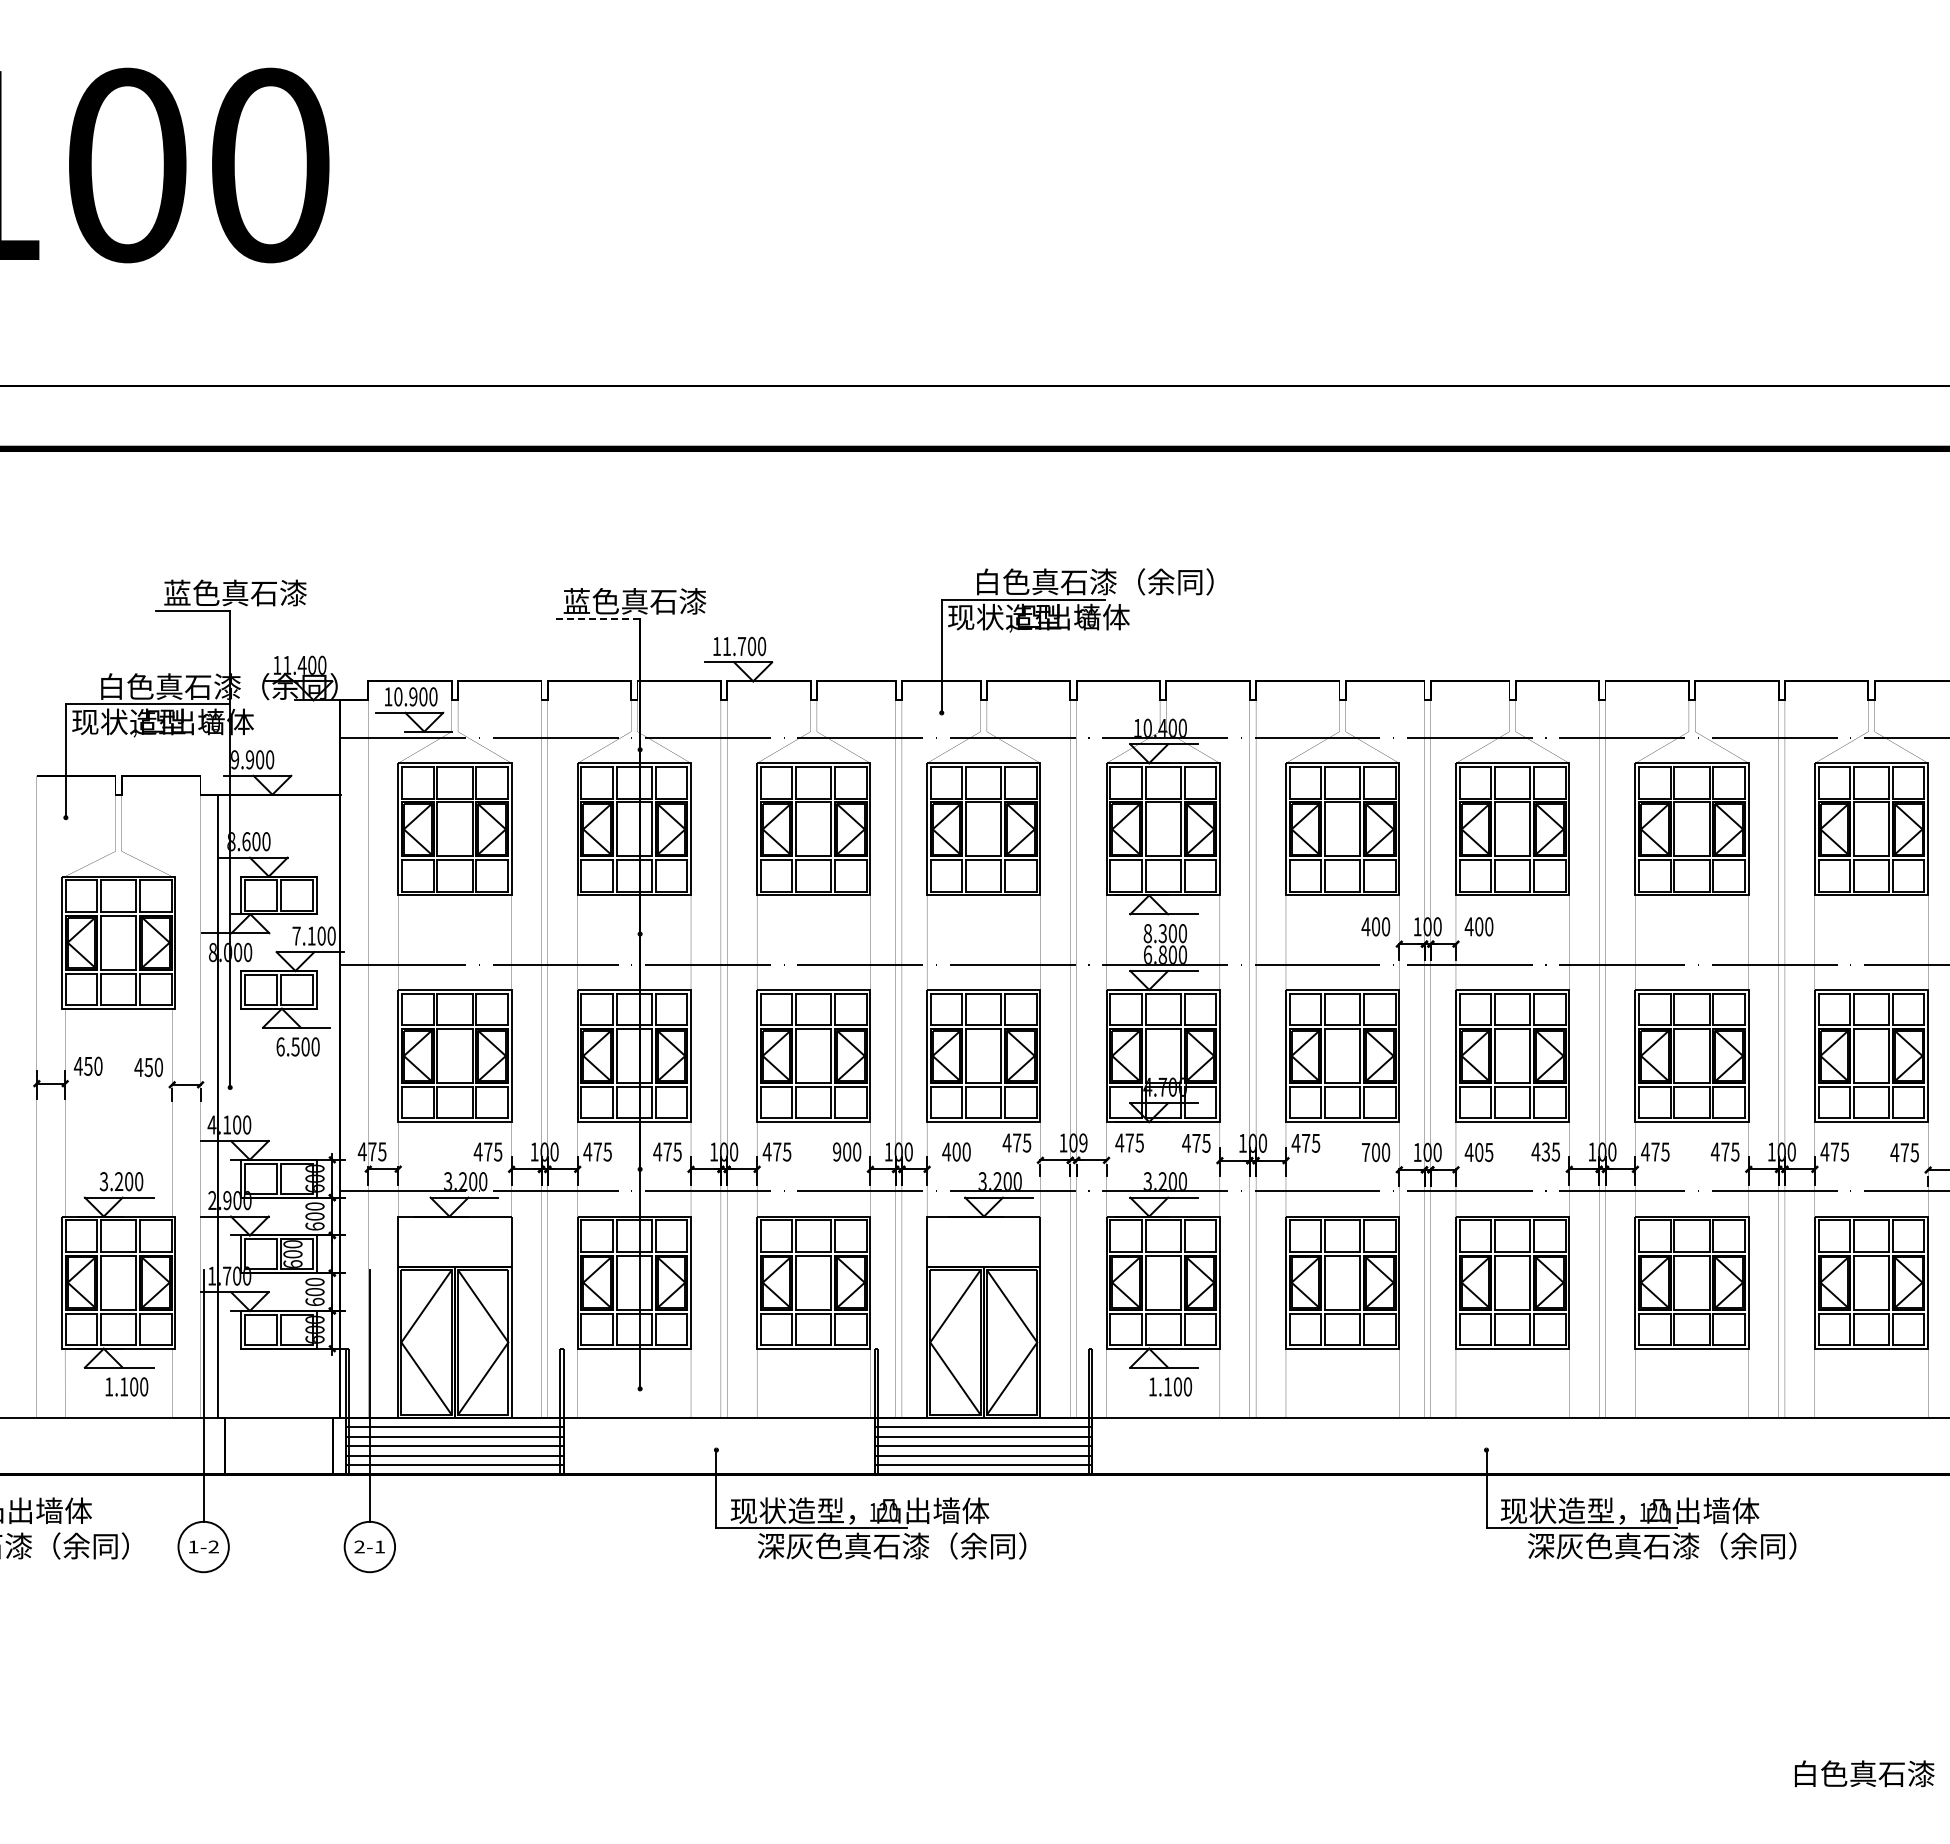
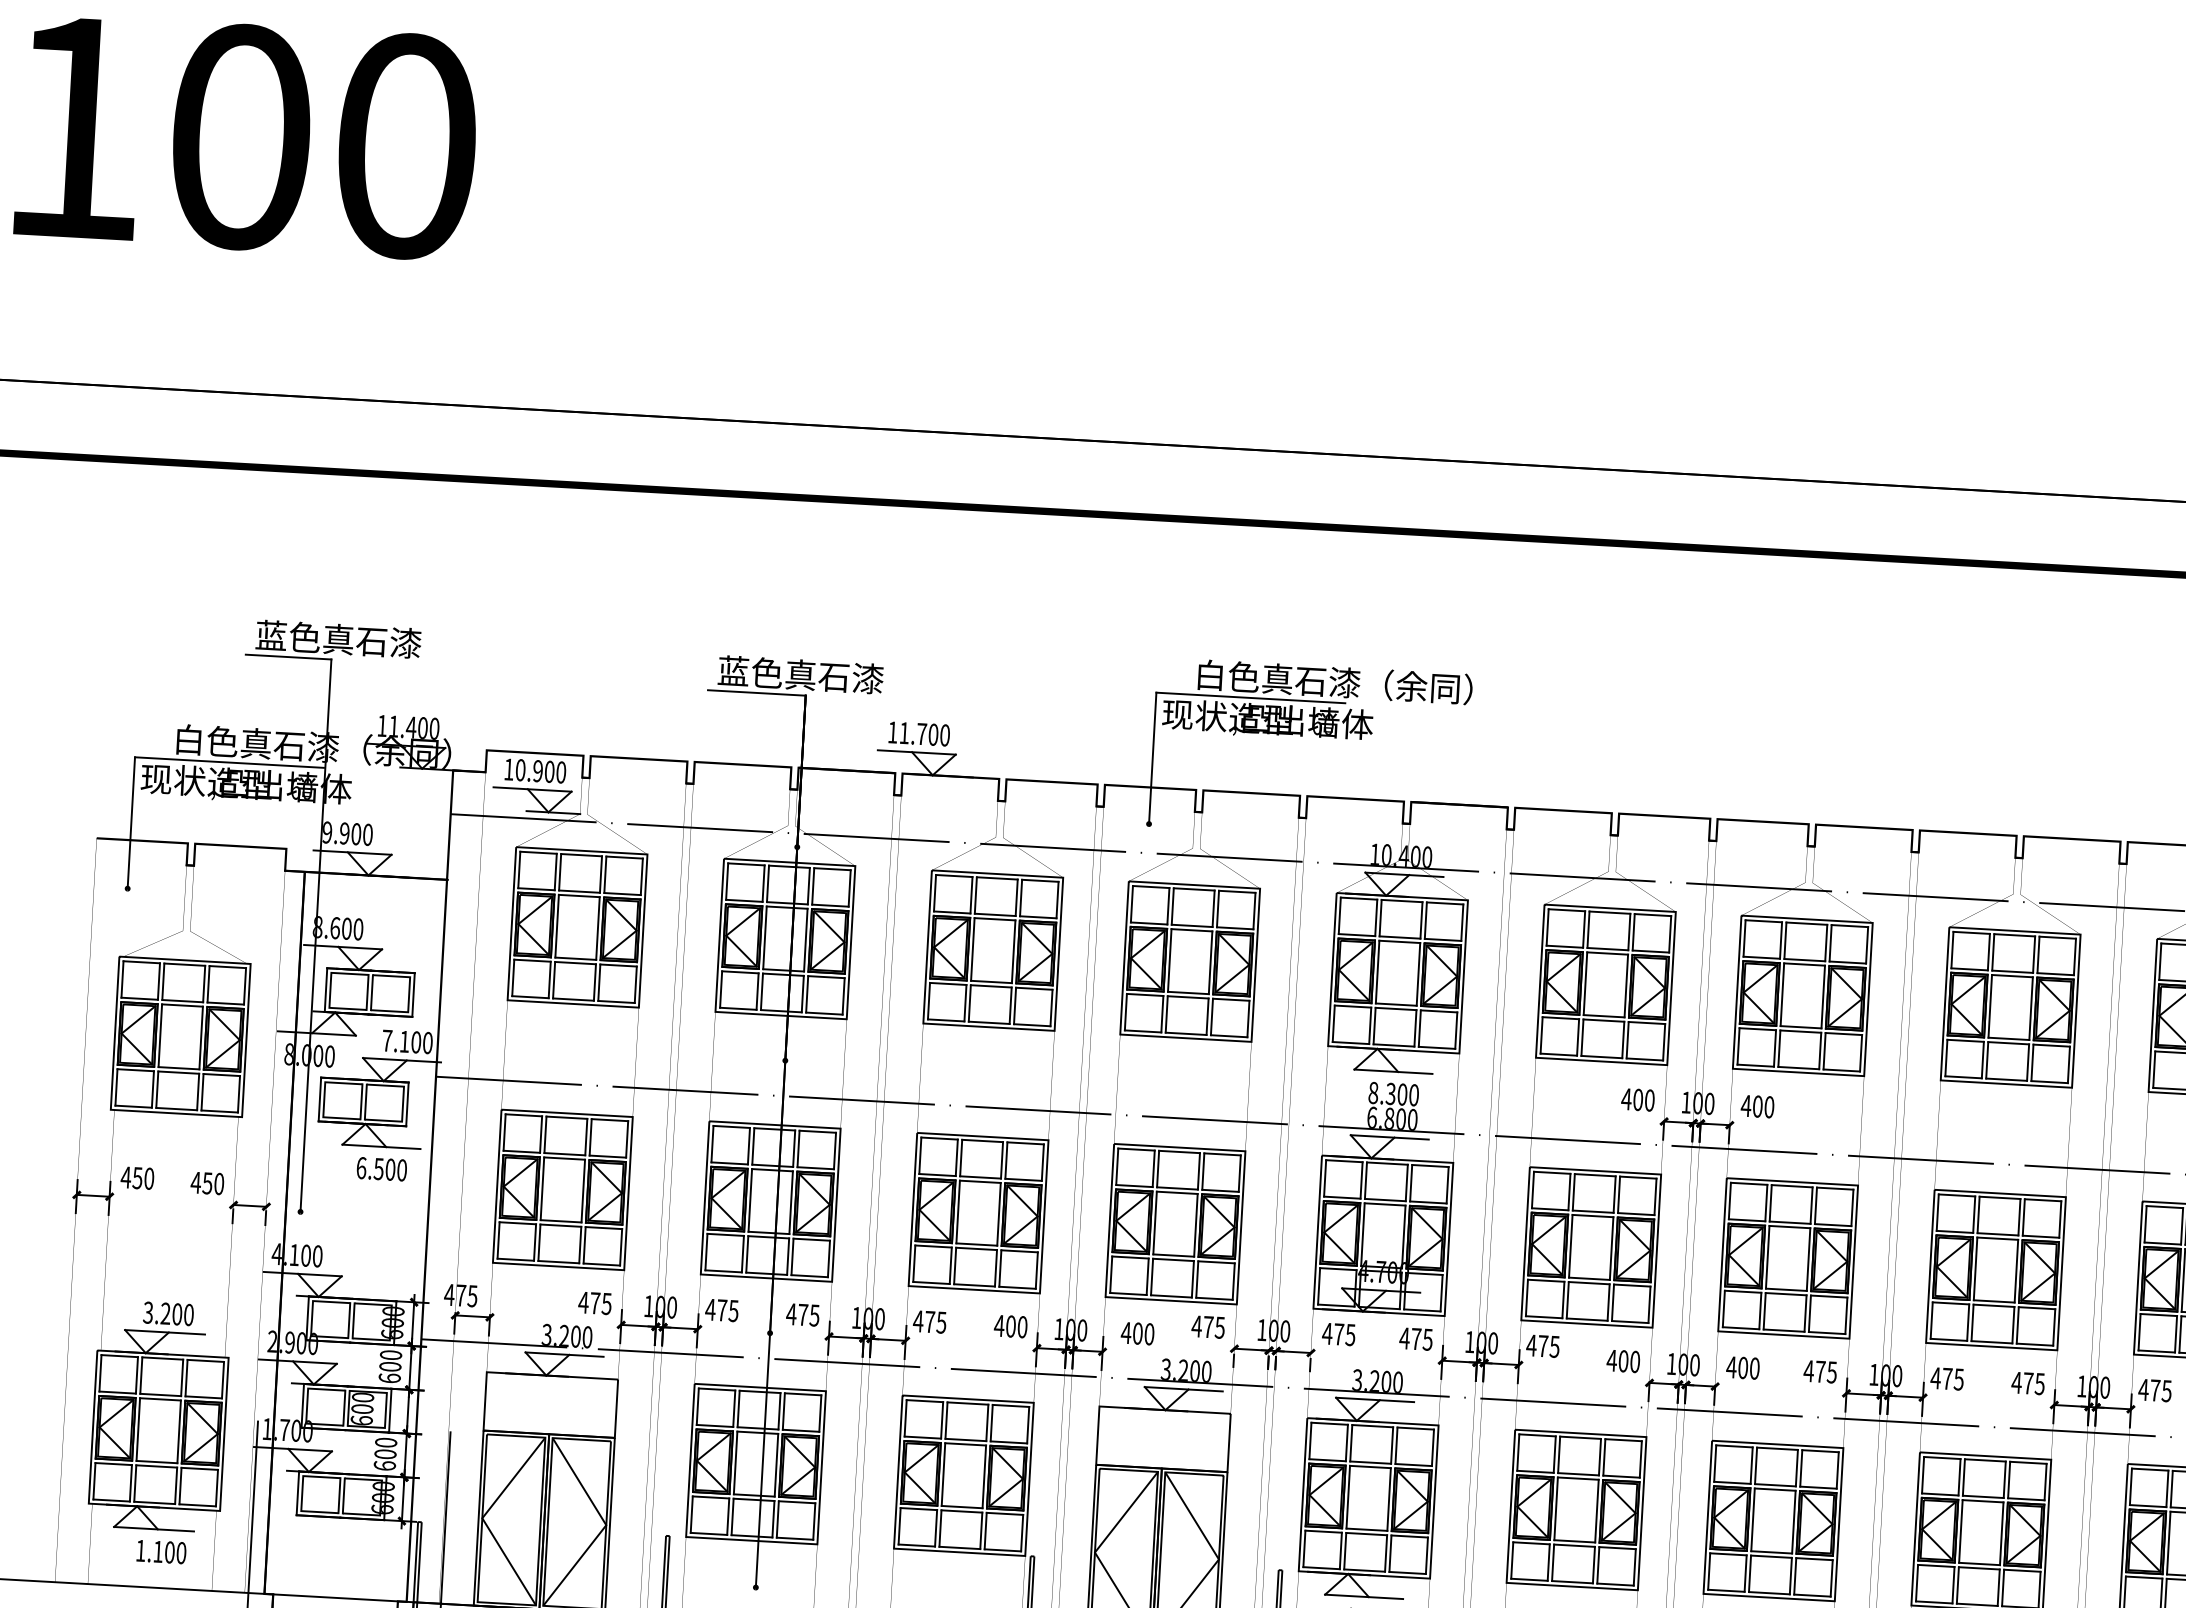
line: (597, 618) -> (756, 692), dashed -> solid
text: (1083, 1142) -> (1285, 1330), 109 -> 100
text: (836, 1151) -> (998, 1325), 900 -> 400
text: (1489, 1151) -> (1755, 1367), 405 -> 400
text: (1545, 1151) -> (1820, 1371), 435 -> 475
text: (1365, 1152) -> (1611, 1360), 700 -> 400

